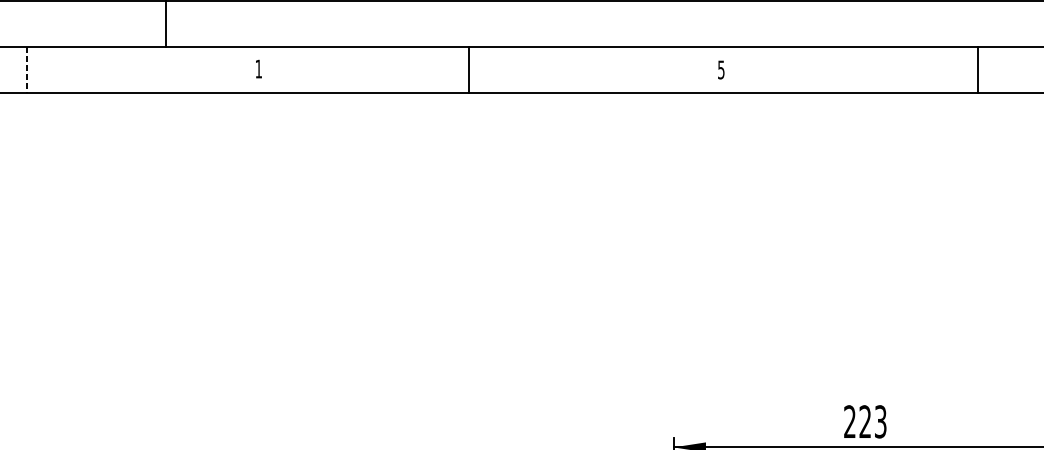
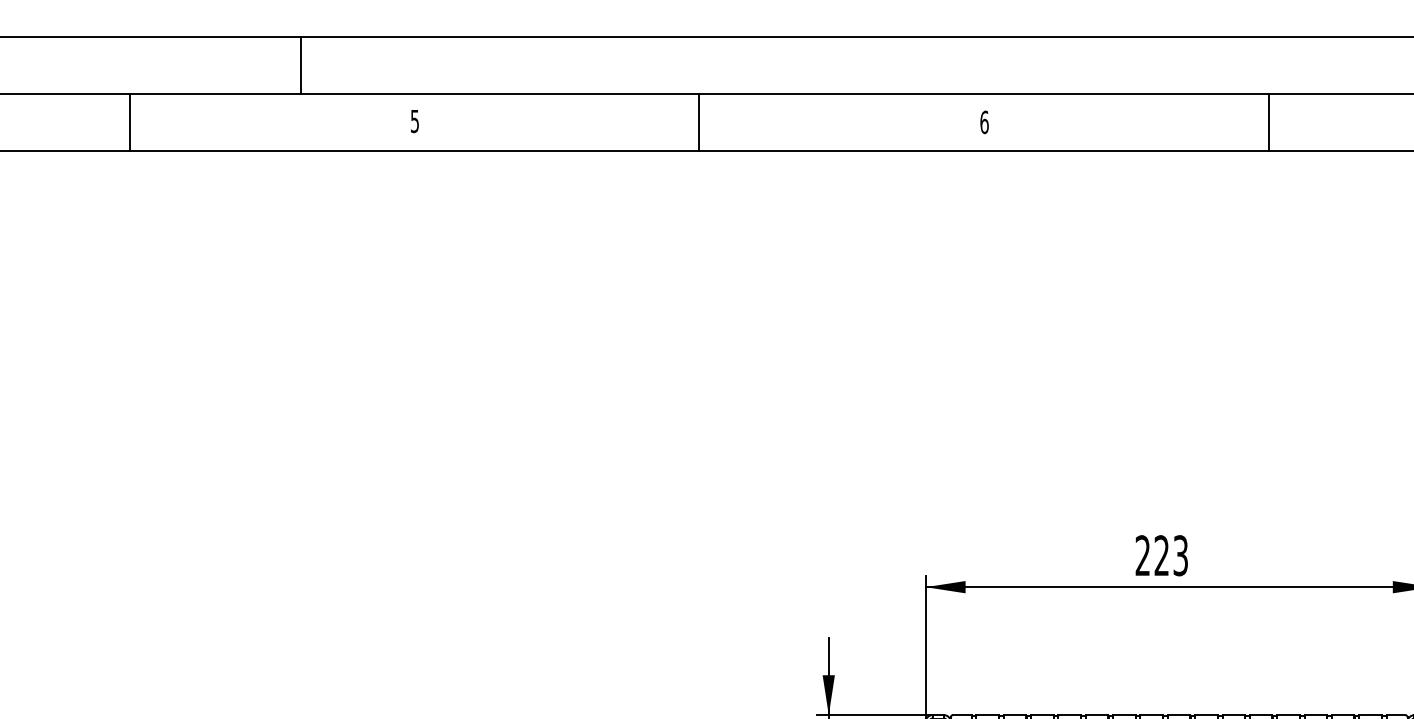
text: (258, 69) -> (414, 121), 1 -> 5
line: (26, 70) -> (129, 123), dashed -> solid
line: (469, 70) -> (699, 122), moved
text: (721, 70) -> (984, 122), 5 -> 6
line: (978, 70) -> (1269, 122), moved

